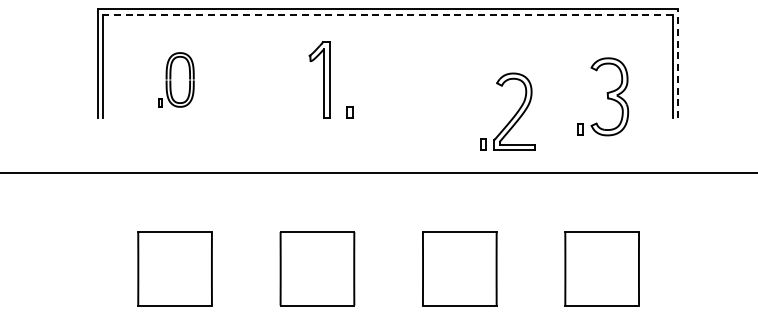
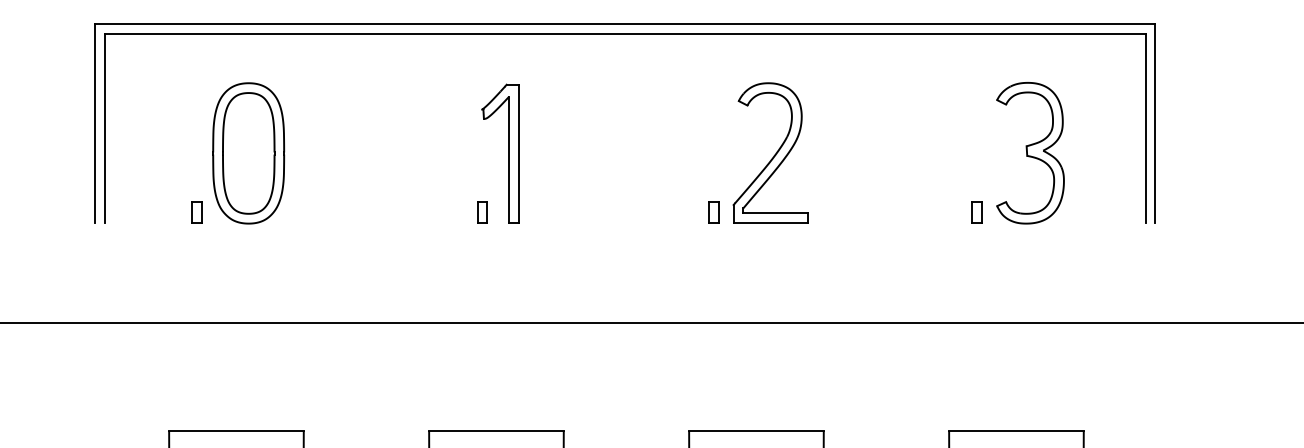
line: (387, 14) -> (624, 33), dashed -> solid
line: (678, 63) -> (1155, 123), dashed -> solid
part: (176, 79) -> (239, 152), size x1.43
part: (603, 96) -> (1018, 152), moved
part: (349, 112) -> (481, 212), moved
part: (514, 114) -> (770, 158), moved

